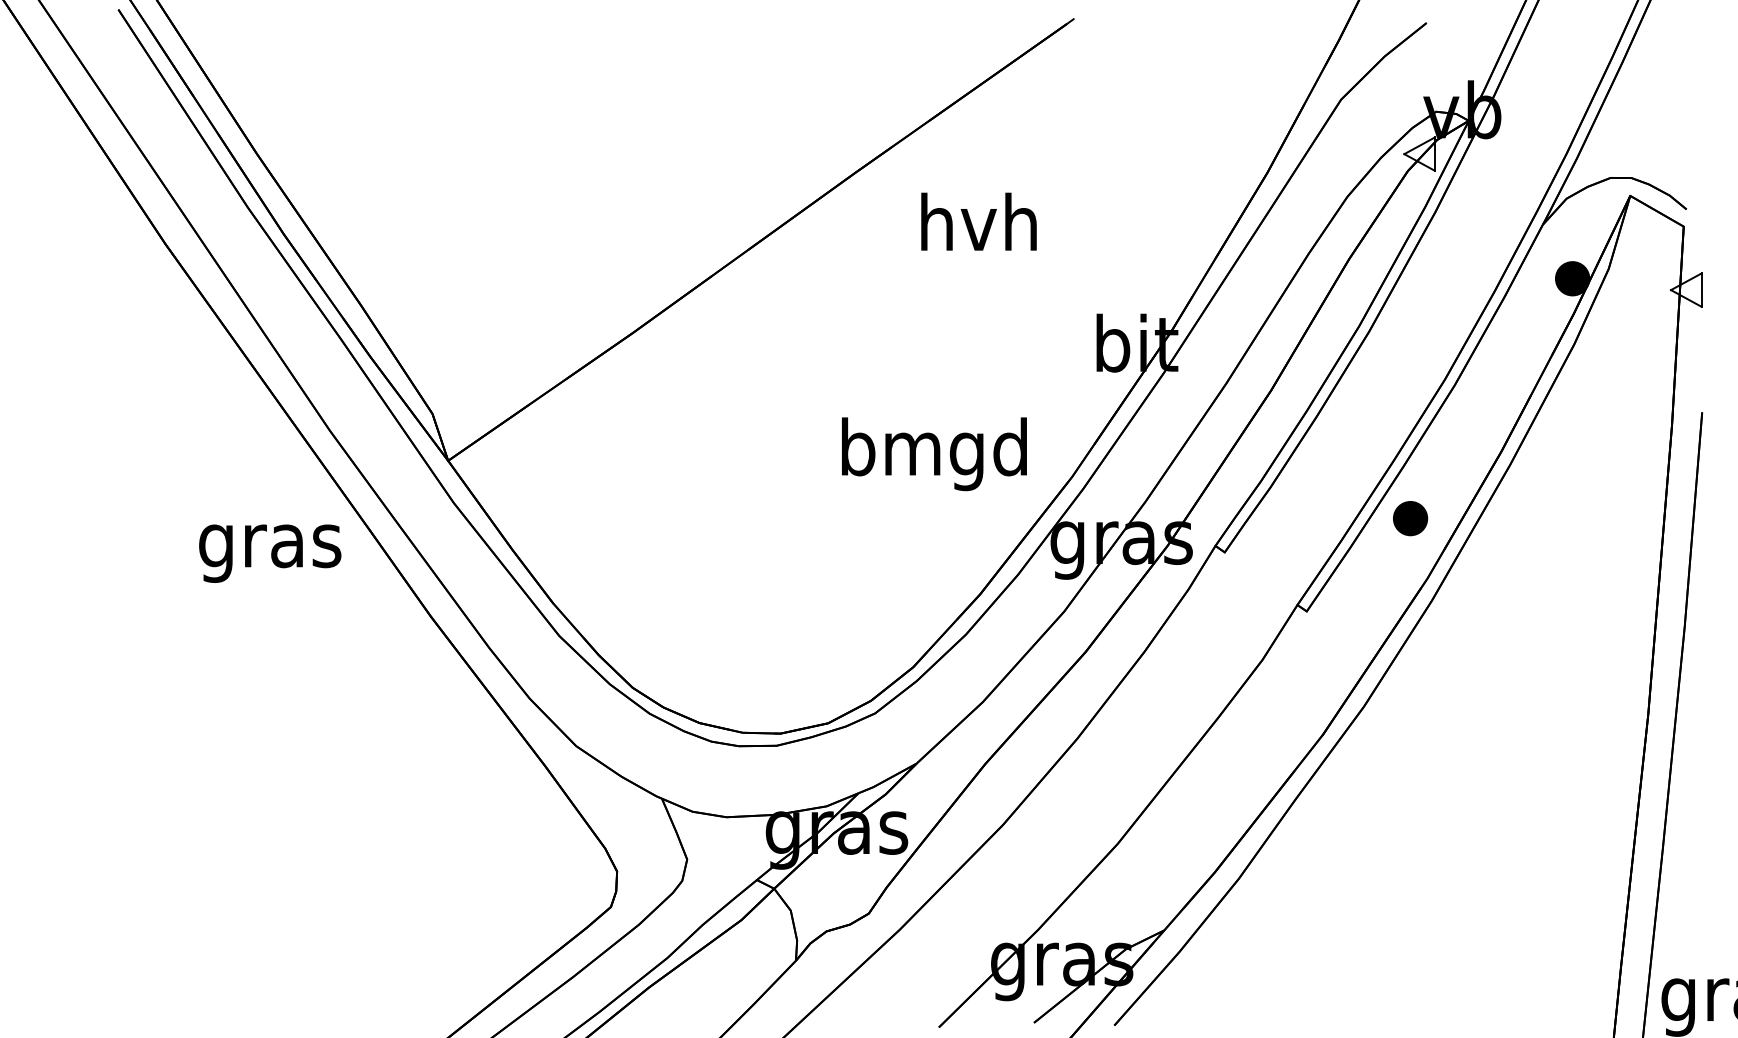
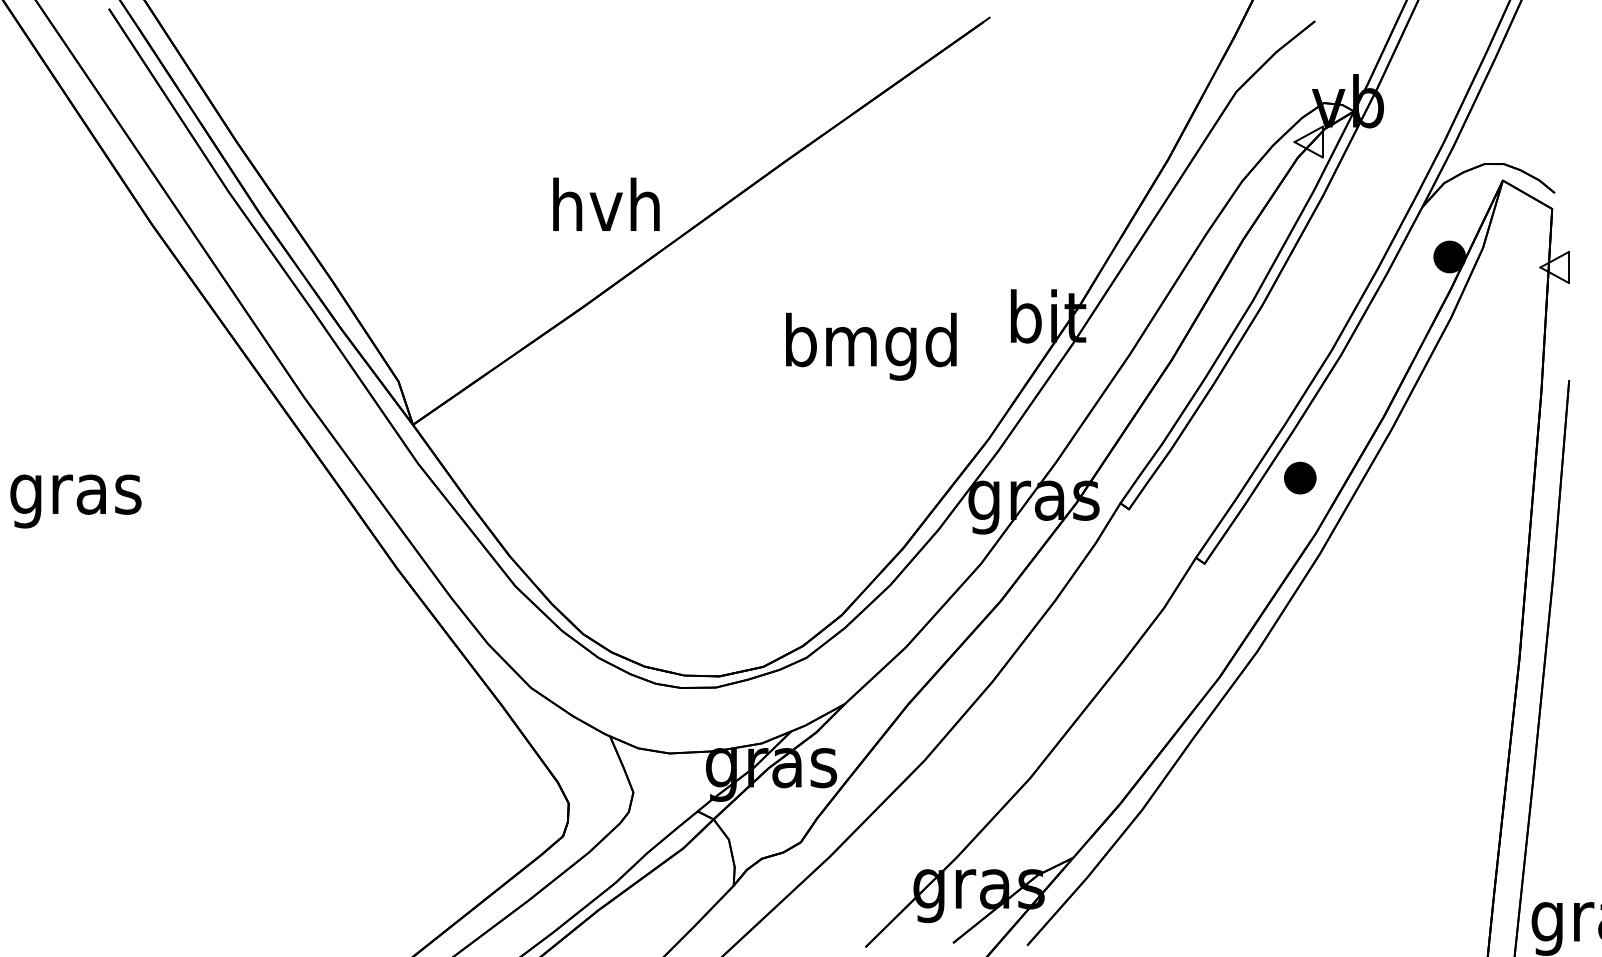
text: (979, 220) -> (606, 203), moved
text: (934, 453) -> (871, 346), moved
text: (269, 553) -> (75, 501), moved

